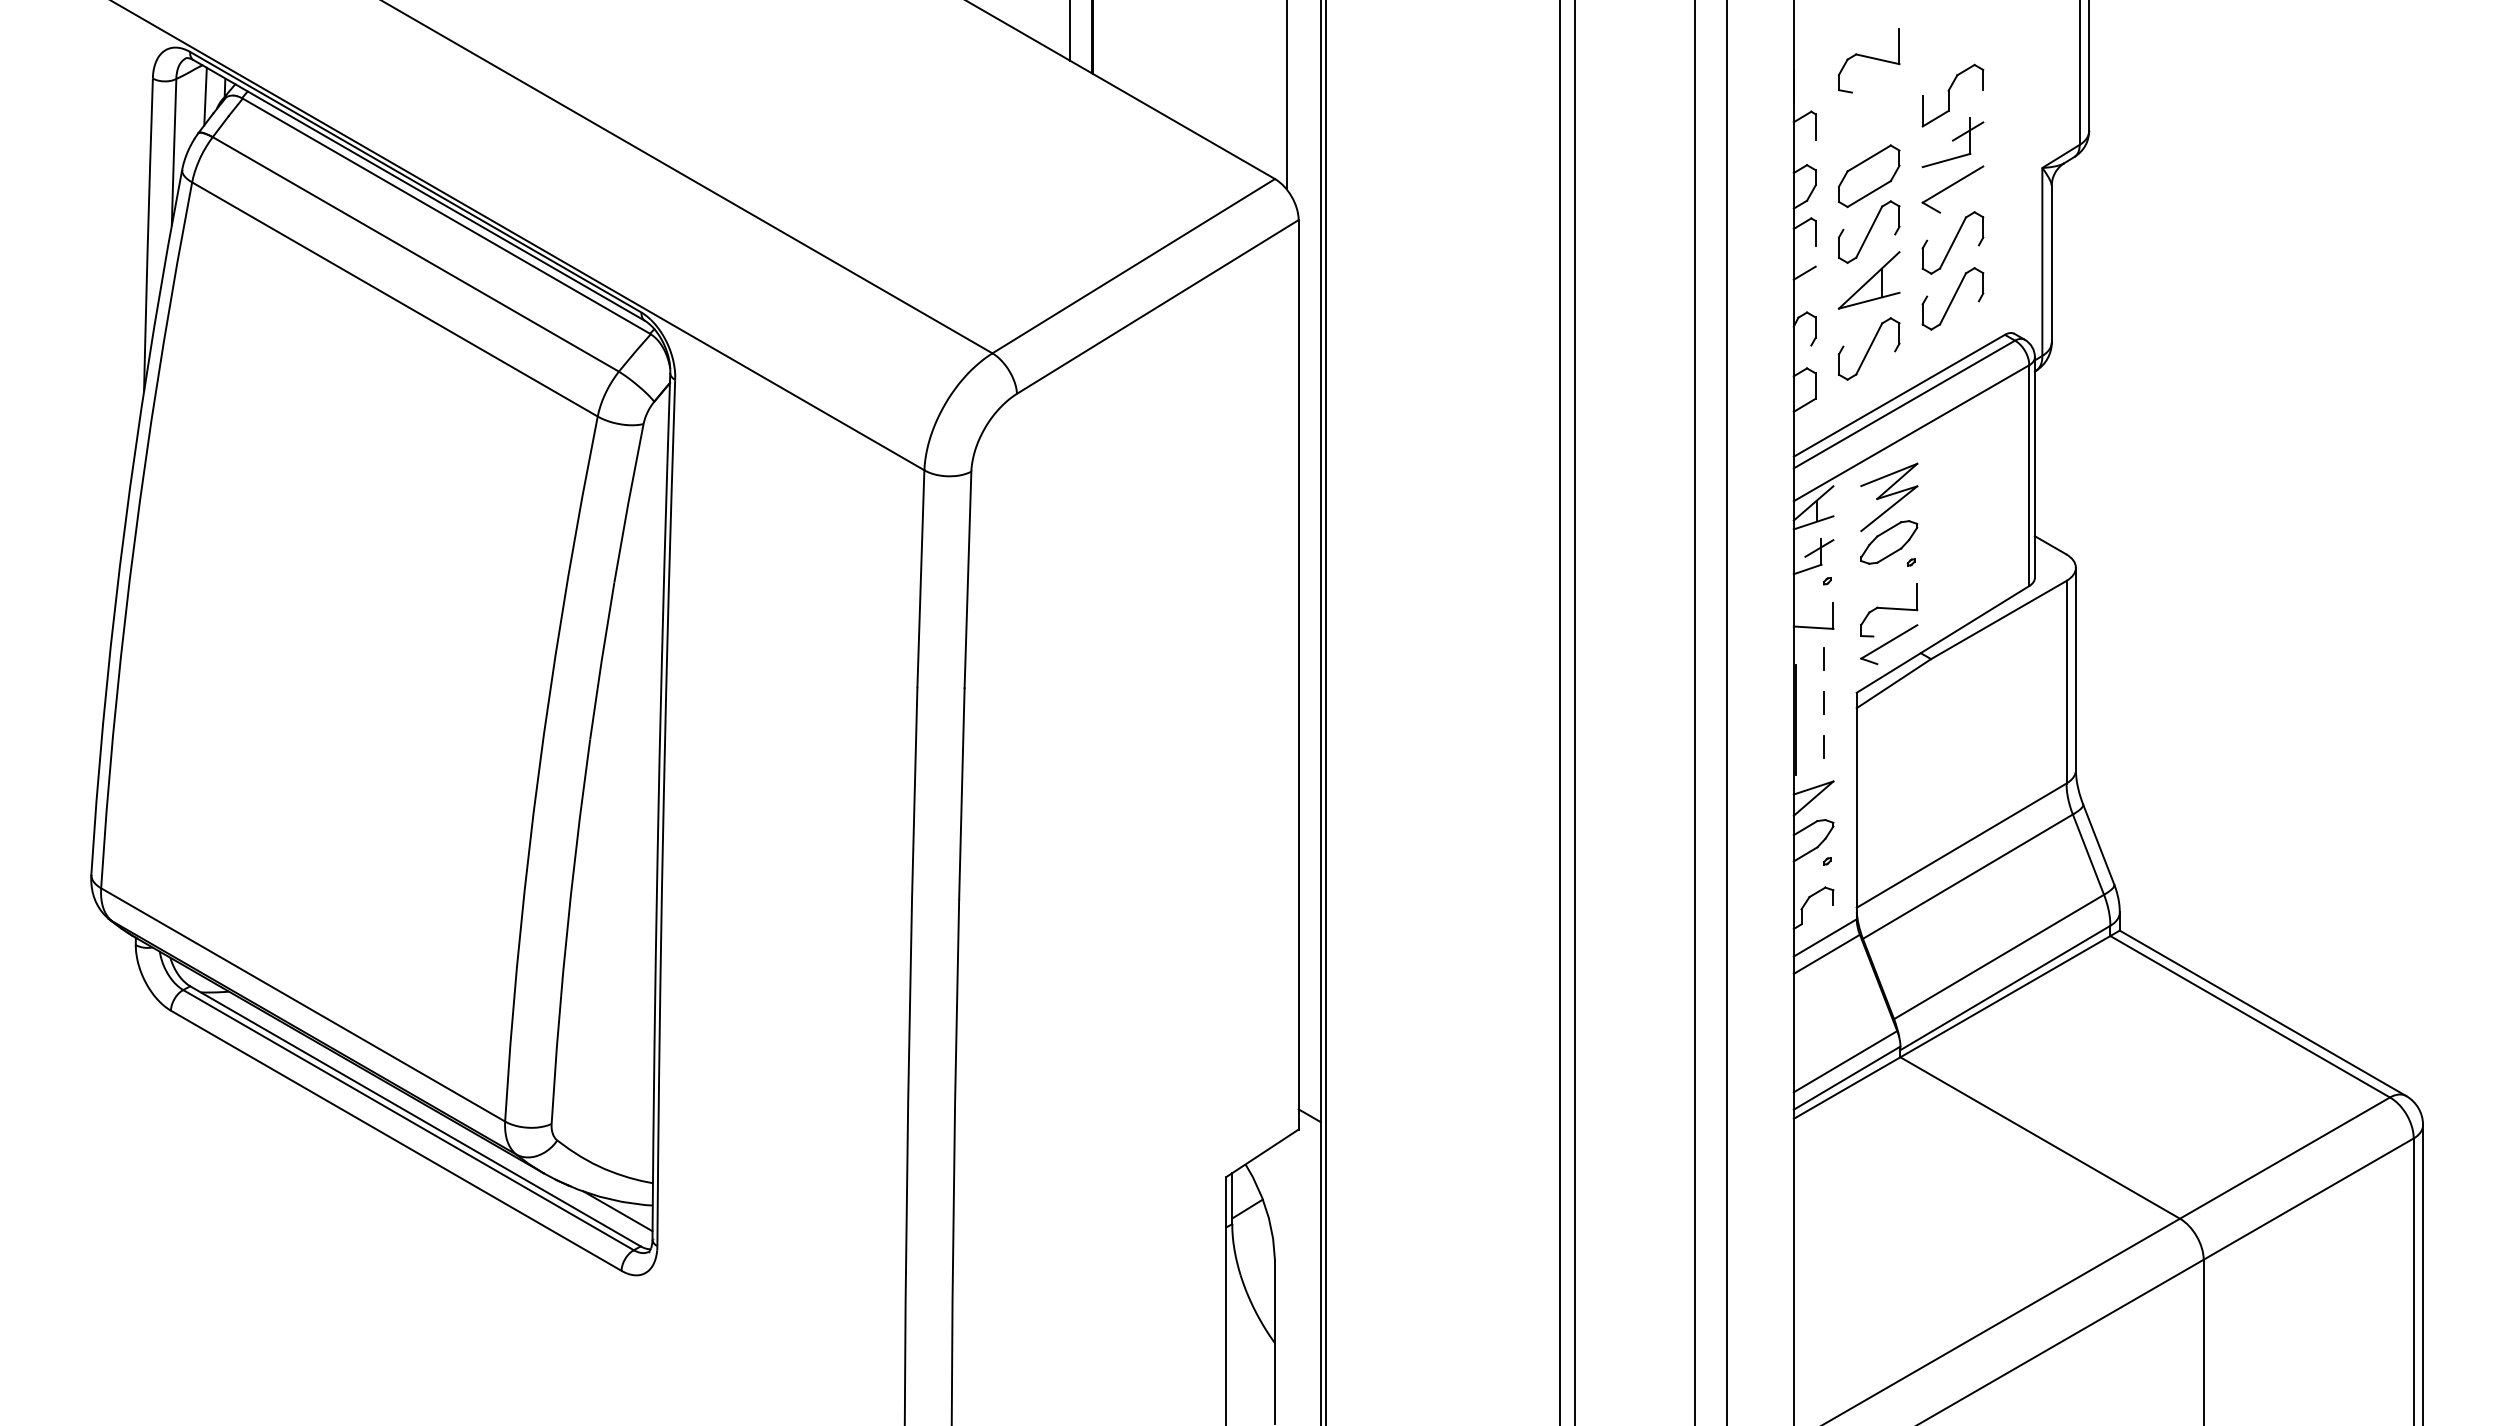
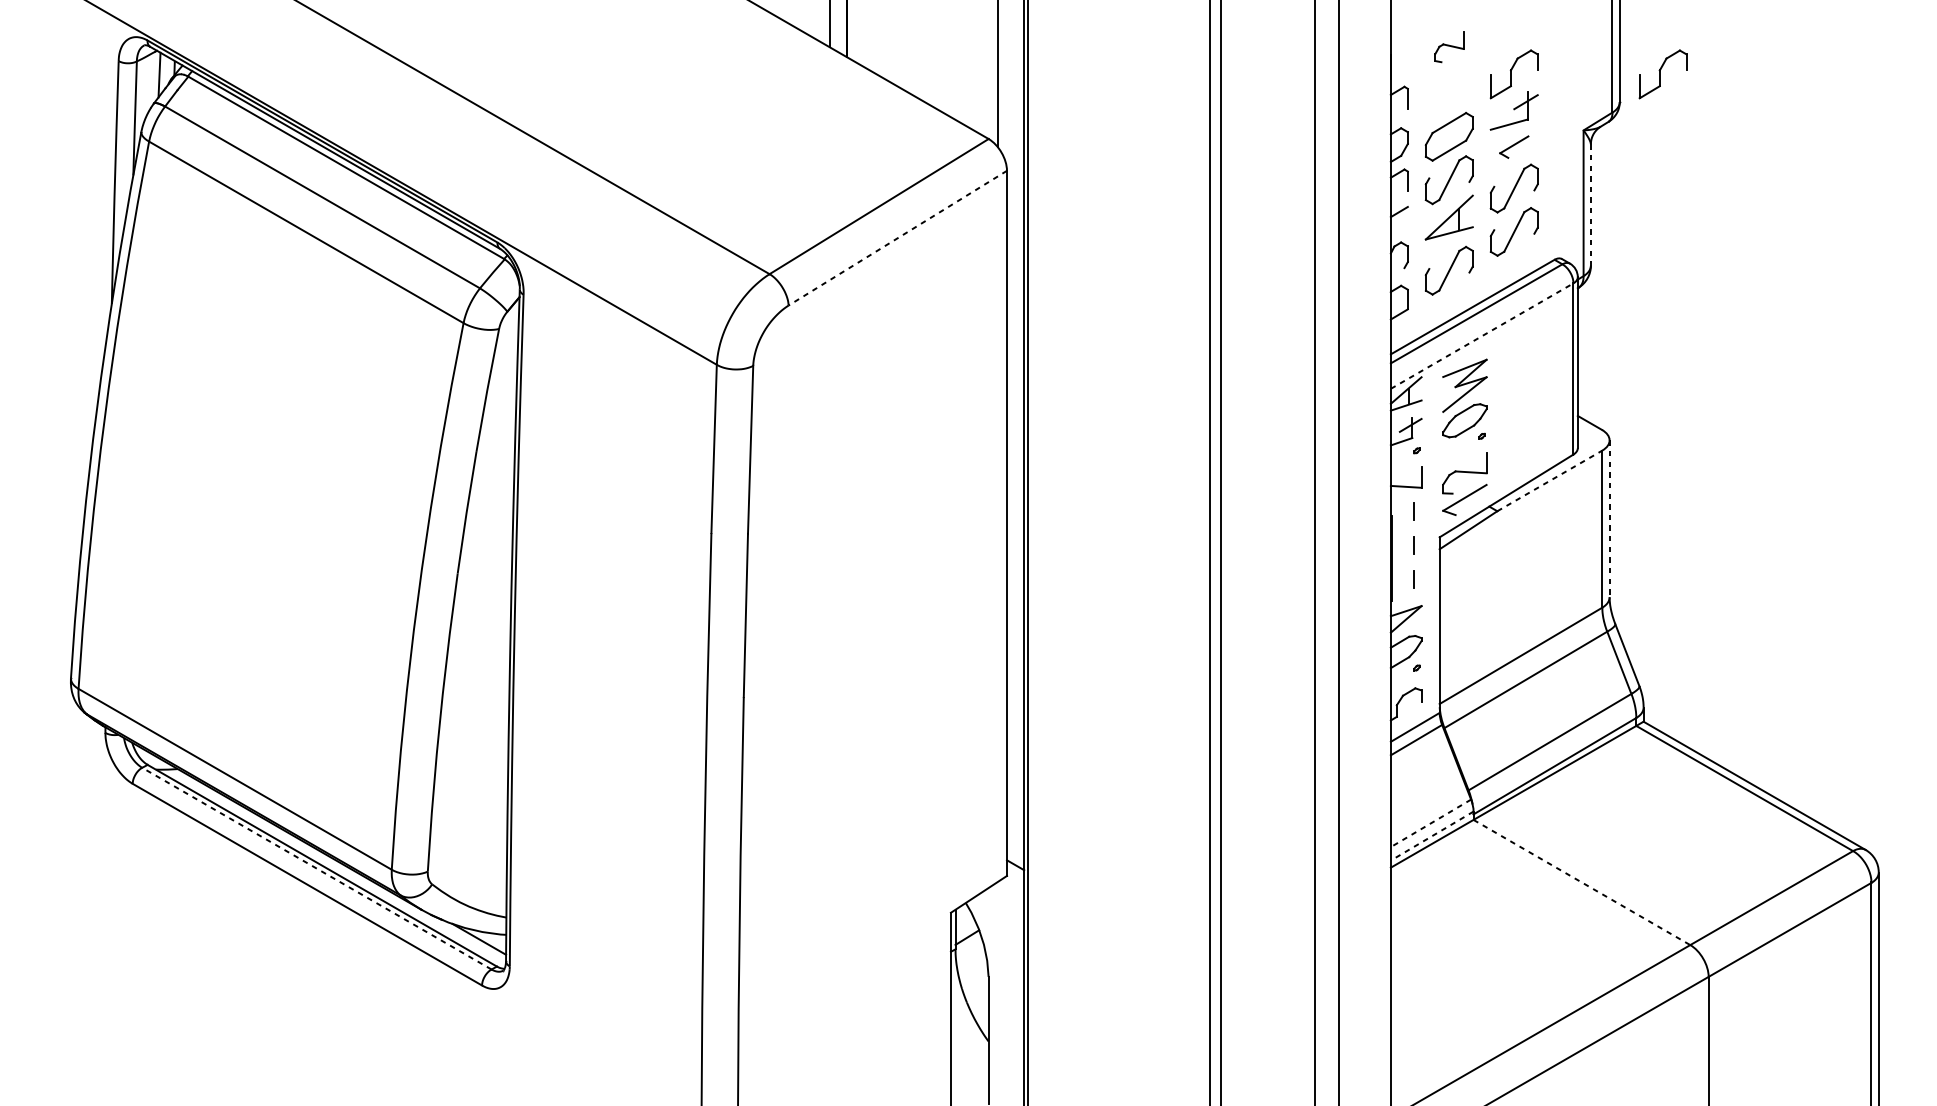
part: (1869, 60) -> (1449, 47), size x0.6
part: (2144, 95) -> (1662, 74), added
part: (1952, 189) -> (1513, 147), size x0.6
line: (2051, 264) -> (1590, 205), solid -> dashed
line: (1157, 307) -> (897, 238), solid -> dashed
line: (1911, 433) -> (1482, 336), solid -> dashed
line: (1999, 619) -> (1550, 480), solid -> dashed
line: (2075, 669) -> (1609, 519), solid -> dashed
line: (1845, 1061) -> (1430, 823), solid -> dashed
line: (1847, 1078) -> (1432, 836), solid -> dashed
line: (408, 1119) -> (316, 868), solid -> dashed
line: (2040, 1138) -> (1582, 882), solid -> dashed

